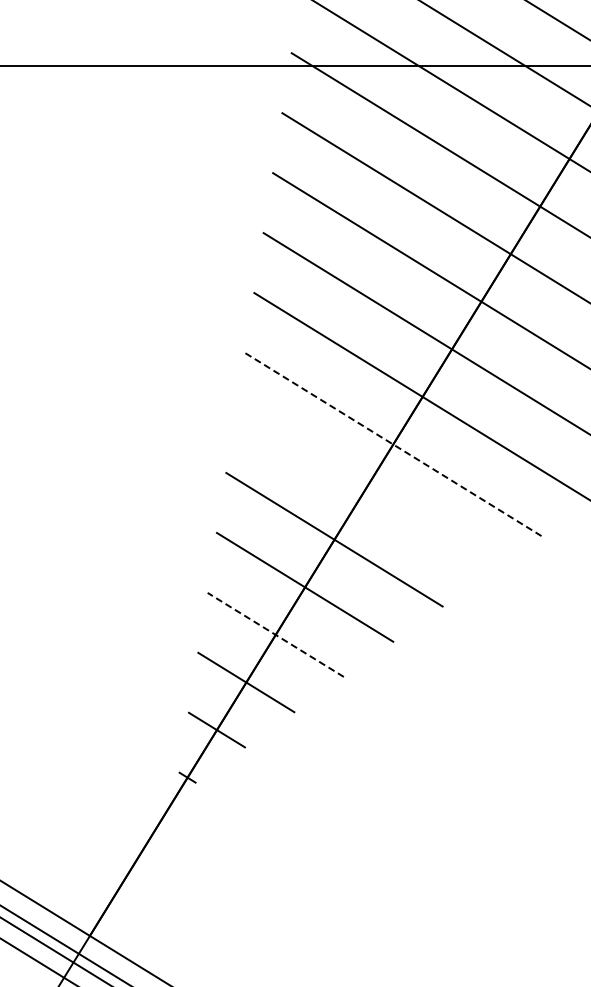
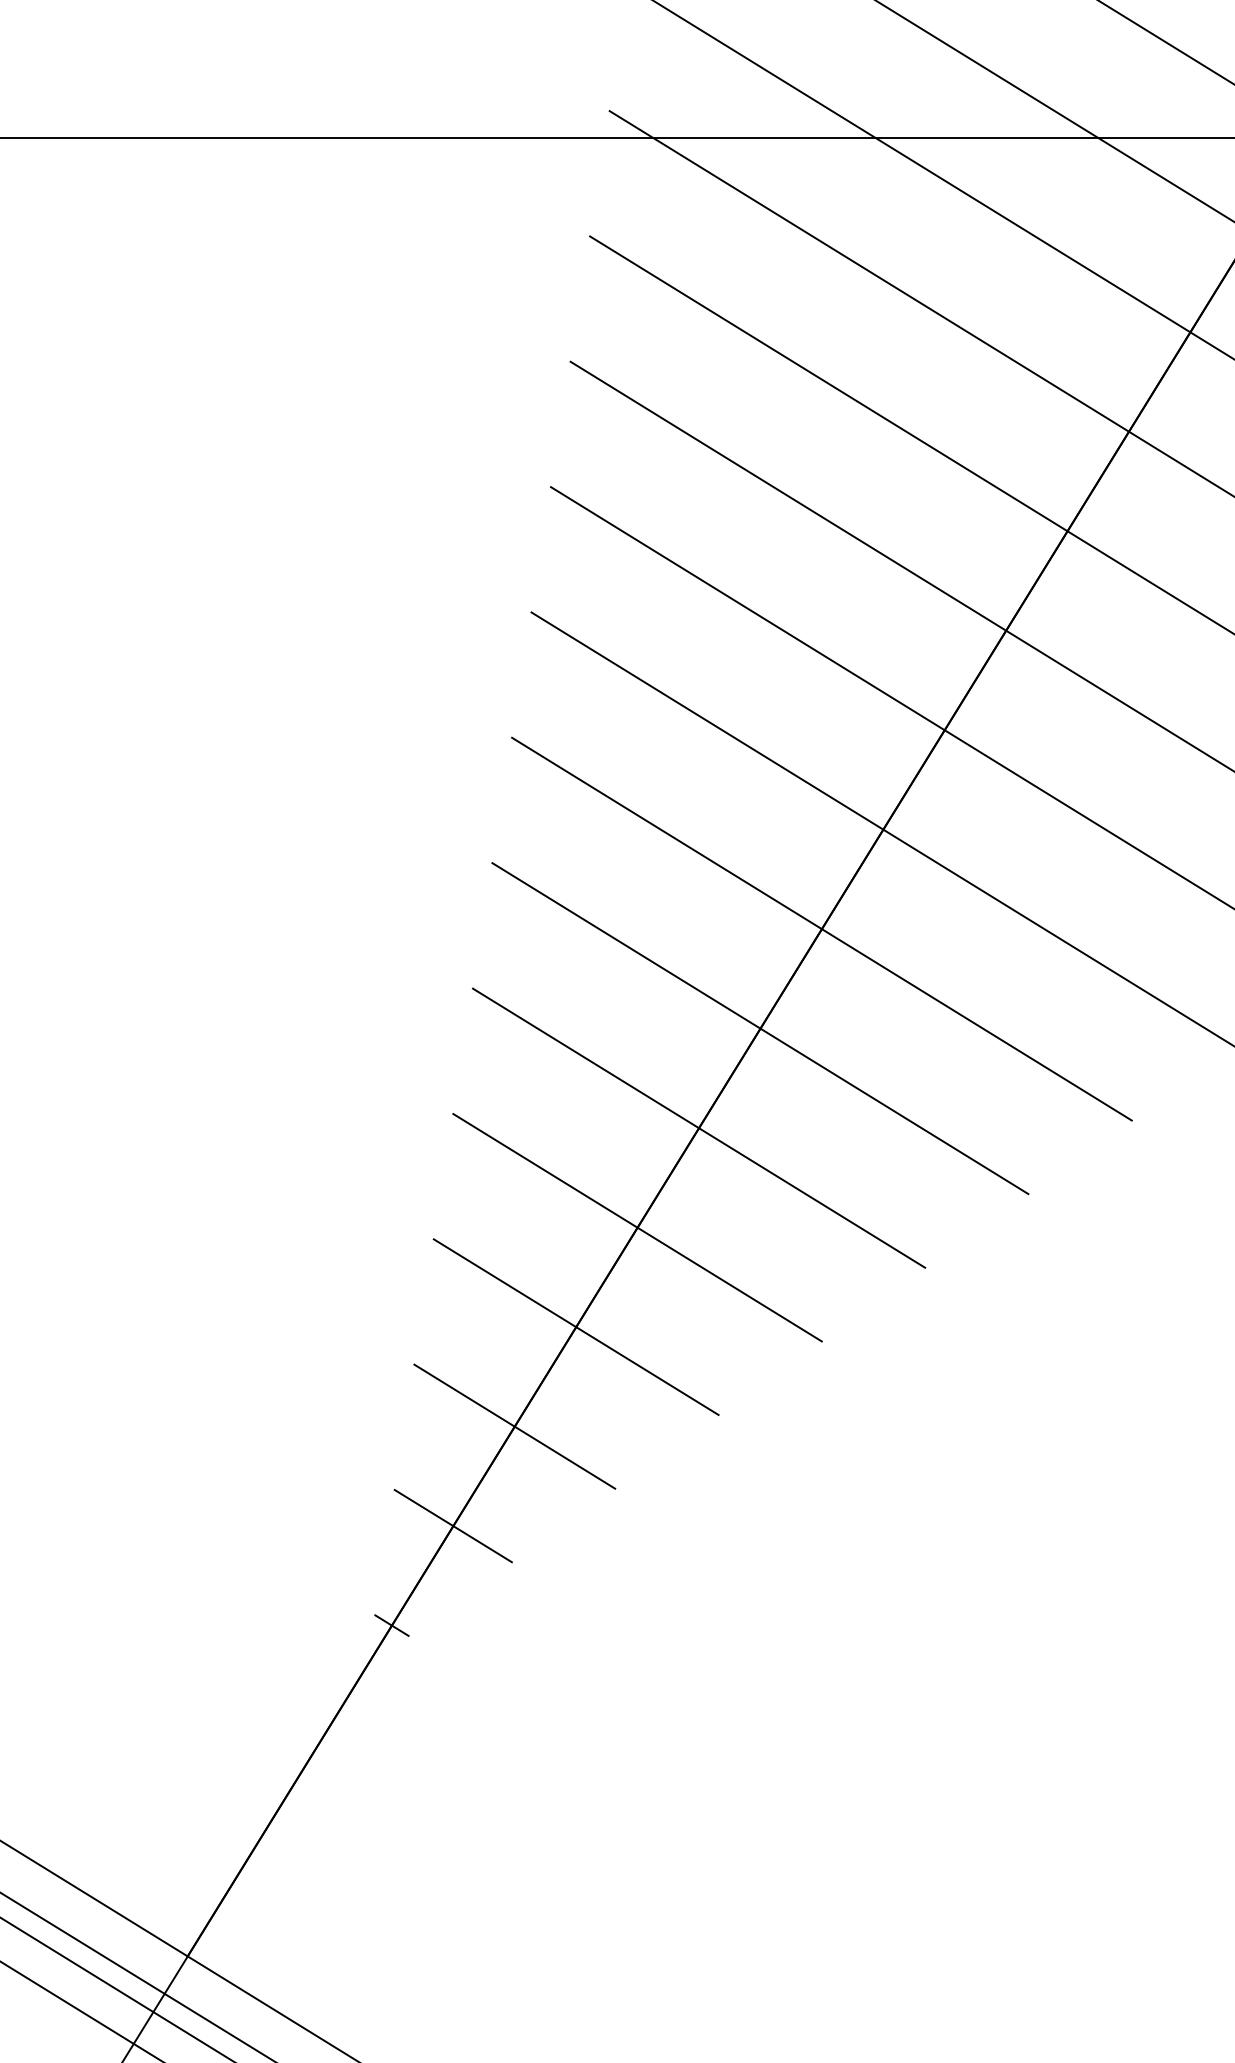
line: (392, 444) -> (820, 929), dashed -> solid
line: (363, 491) -> (759, 1027), added
line: (275, 634) -> (575, 1326), dashed -> solid

